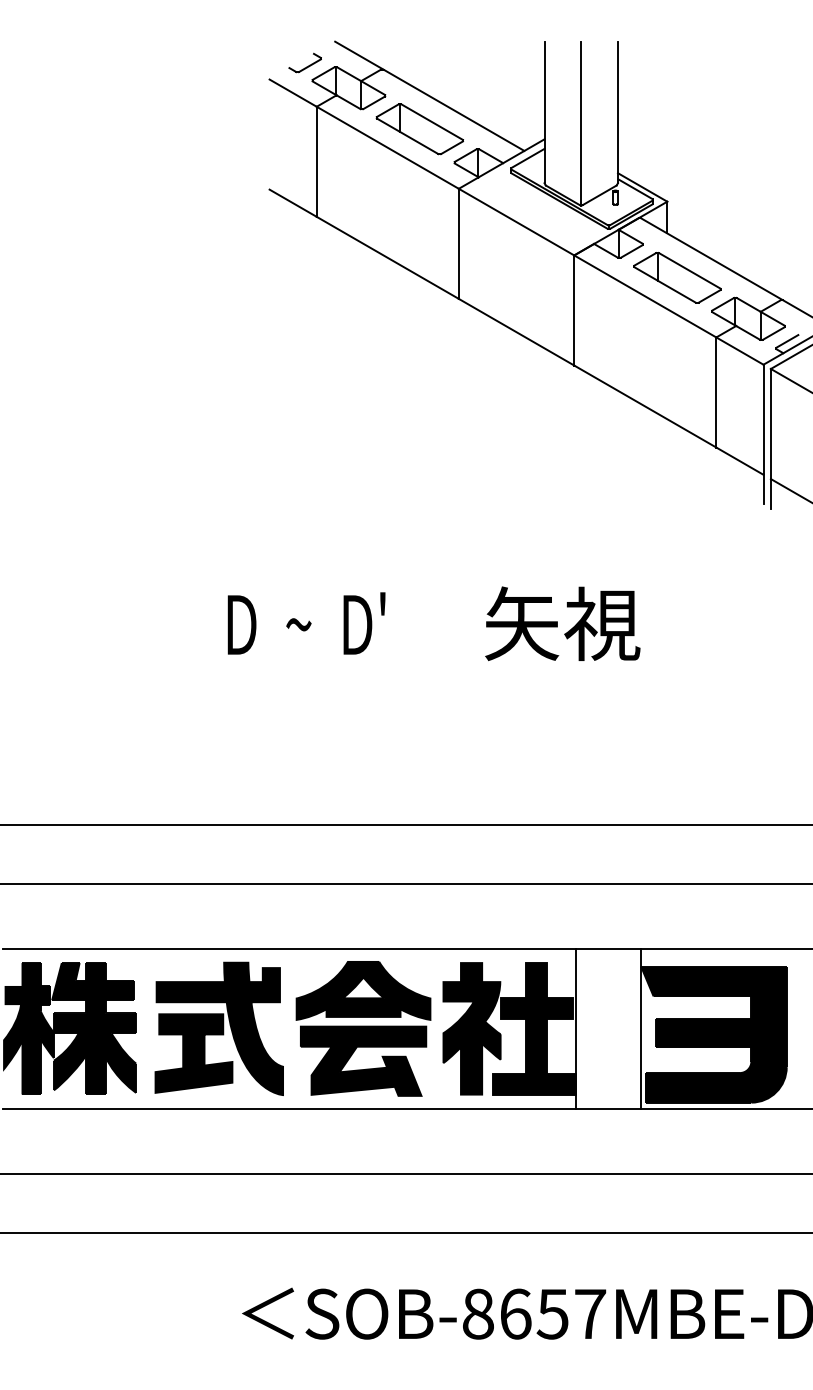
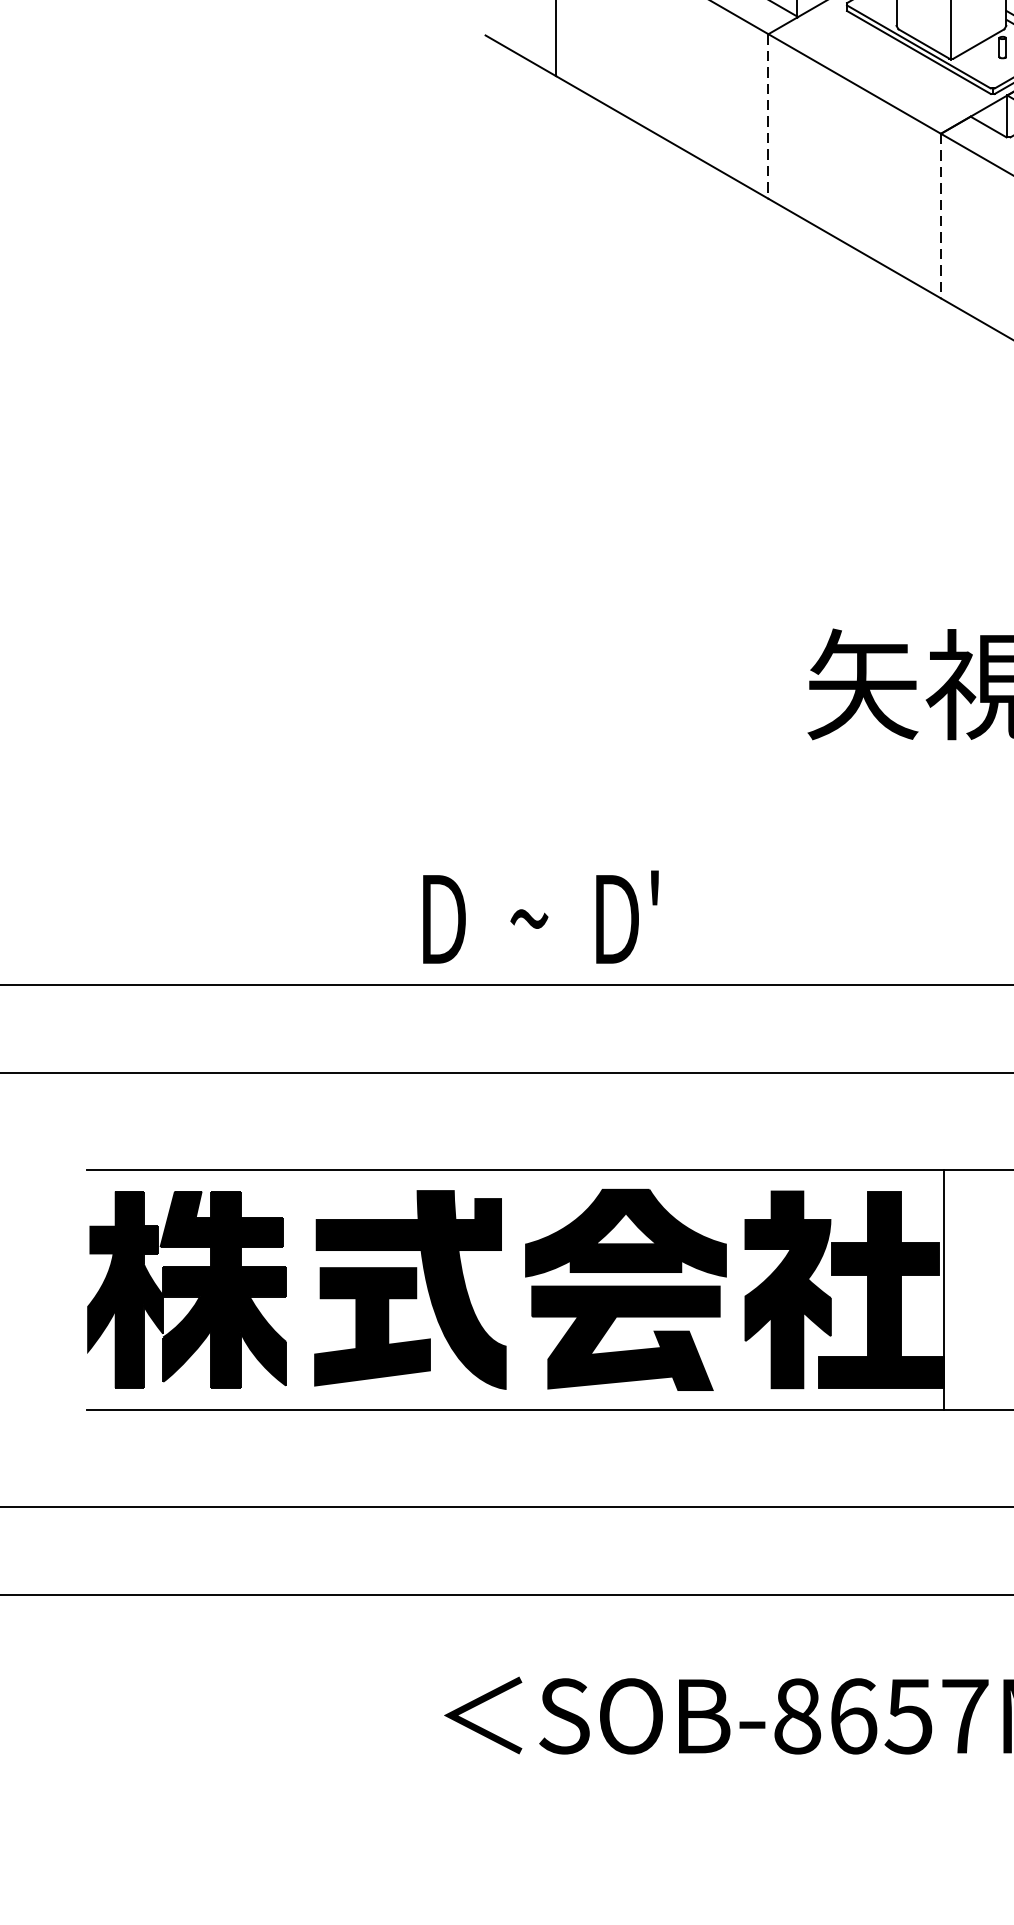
line: (458, 244) -> (767, 117), solid -> dashed
line: (574, 310) -> (941, 216), solid -> dashed
text: (306, 623) -> (540, 917), moved

